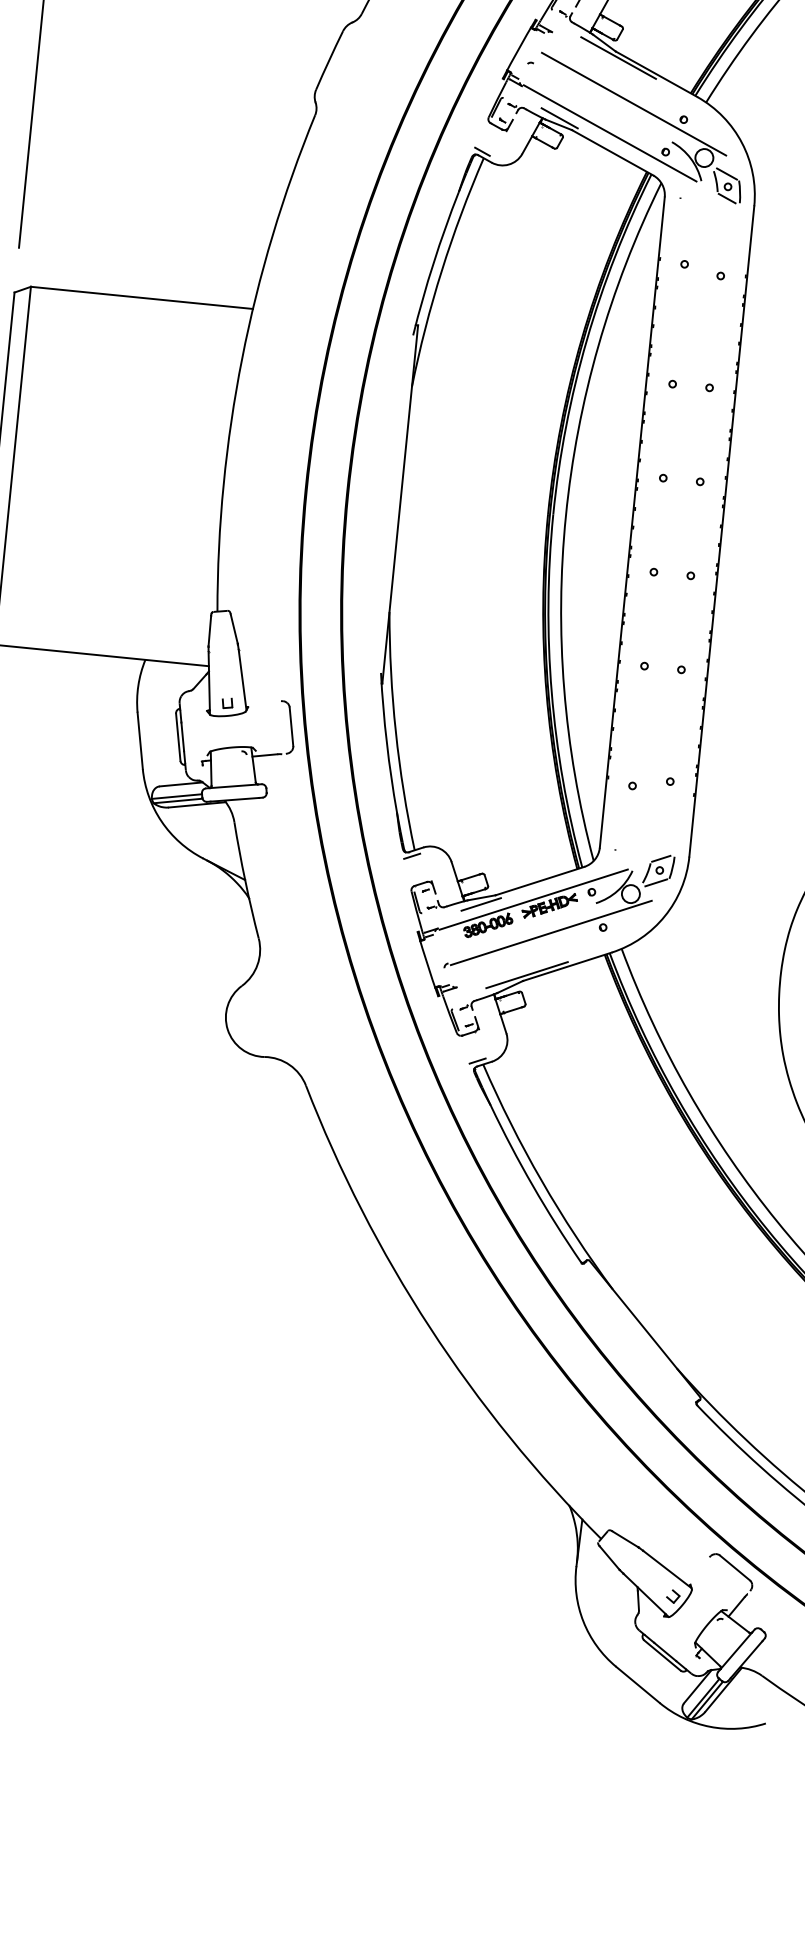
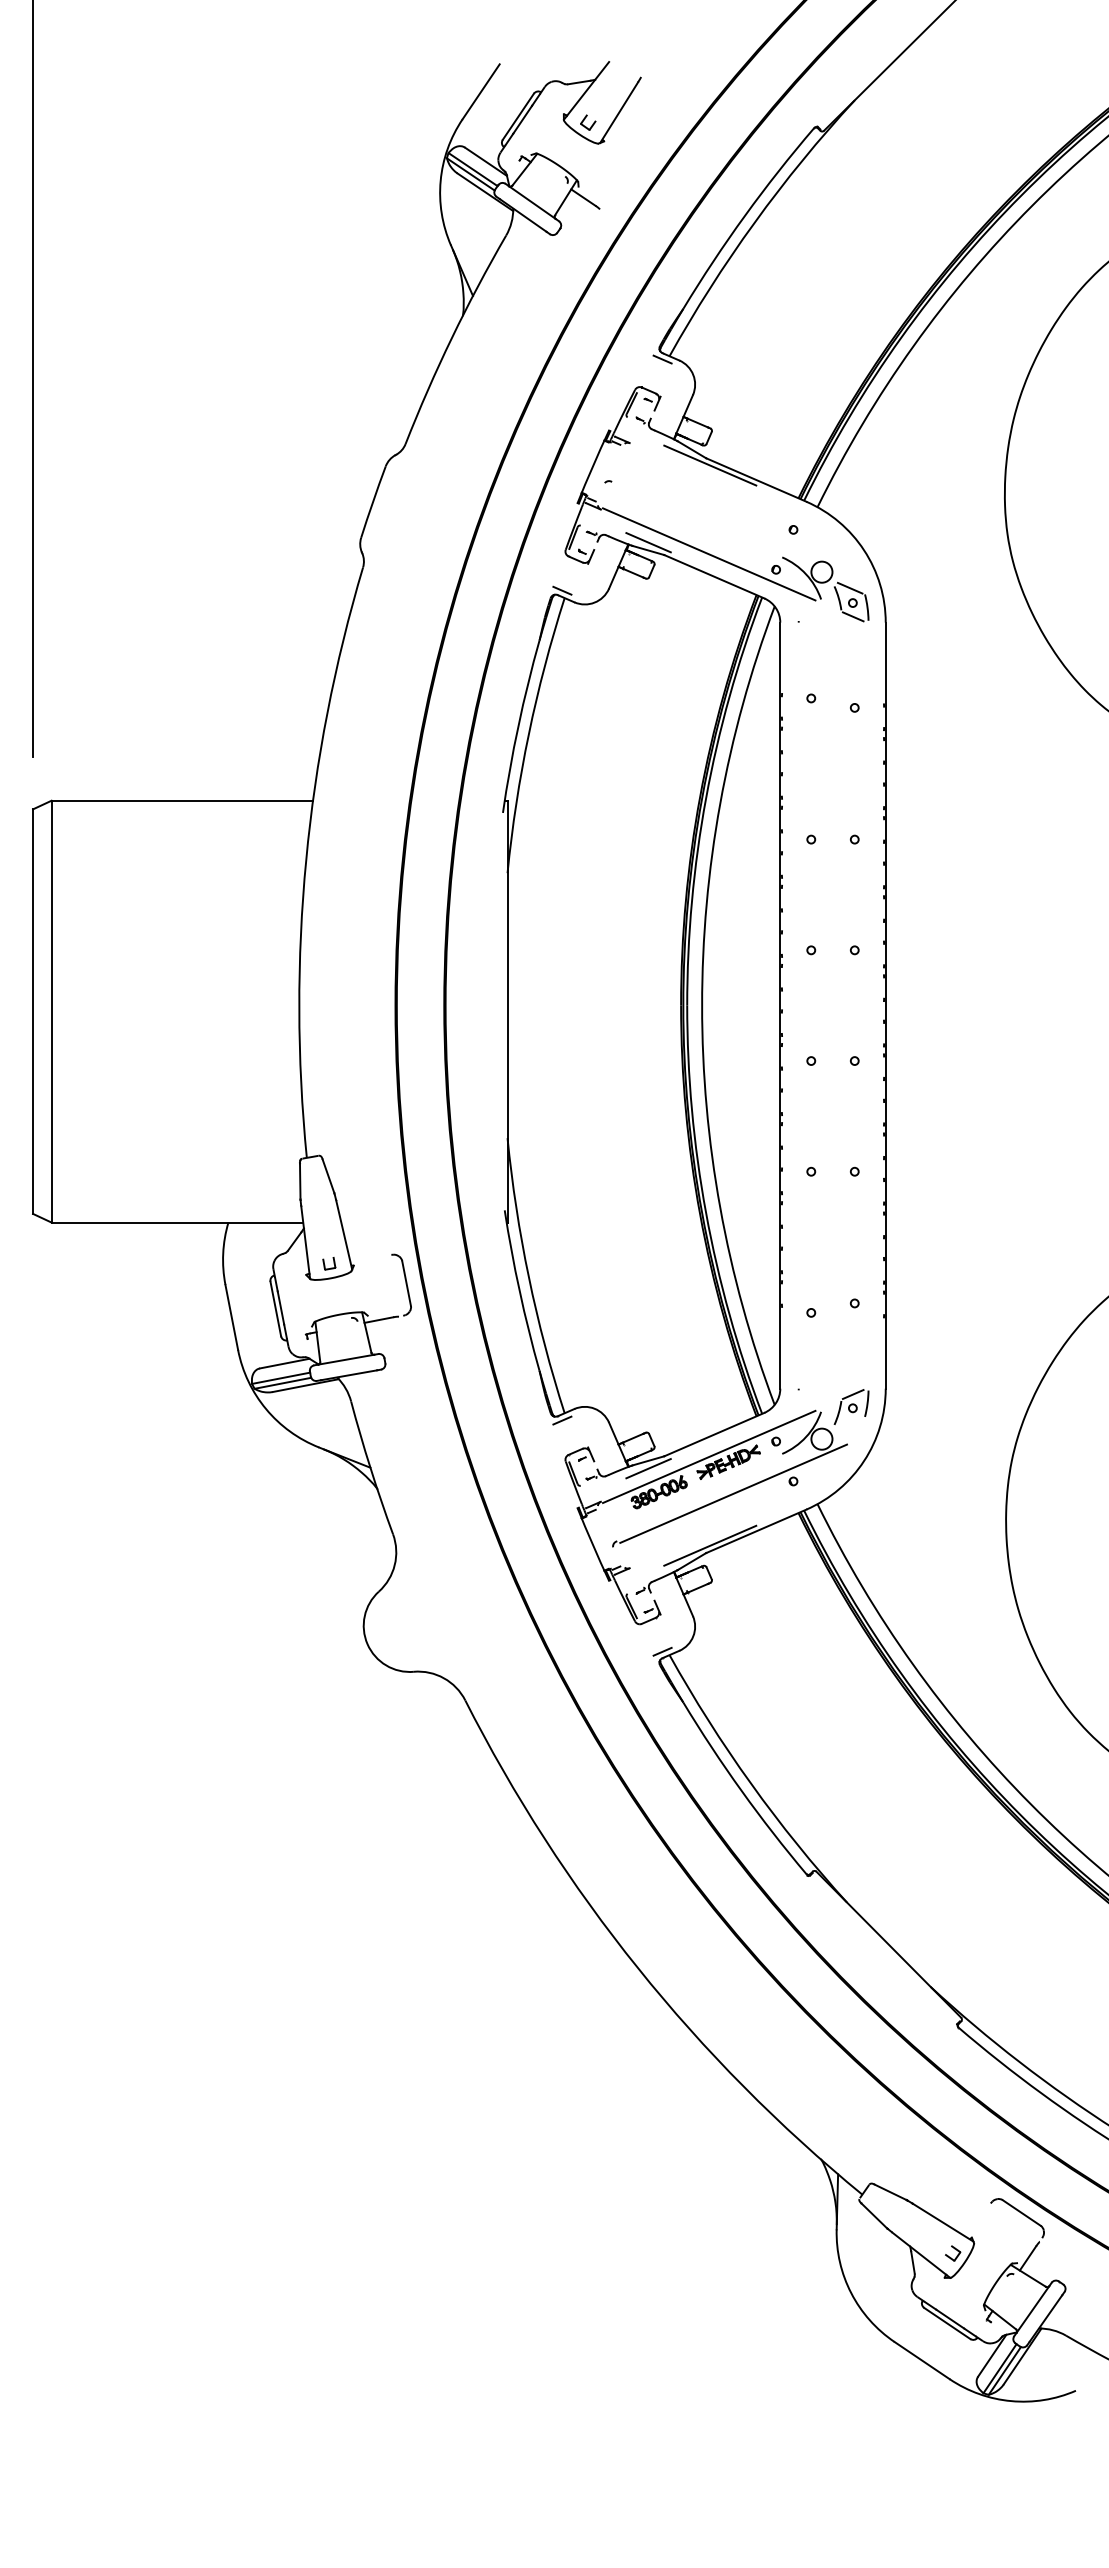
line: (633, 104) -> (733, 517), removed
line: (655, 882) -> (849, 1422), removed

